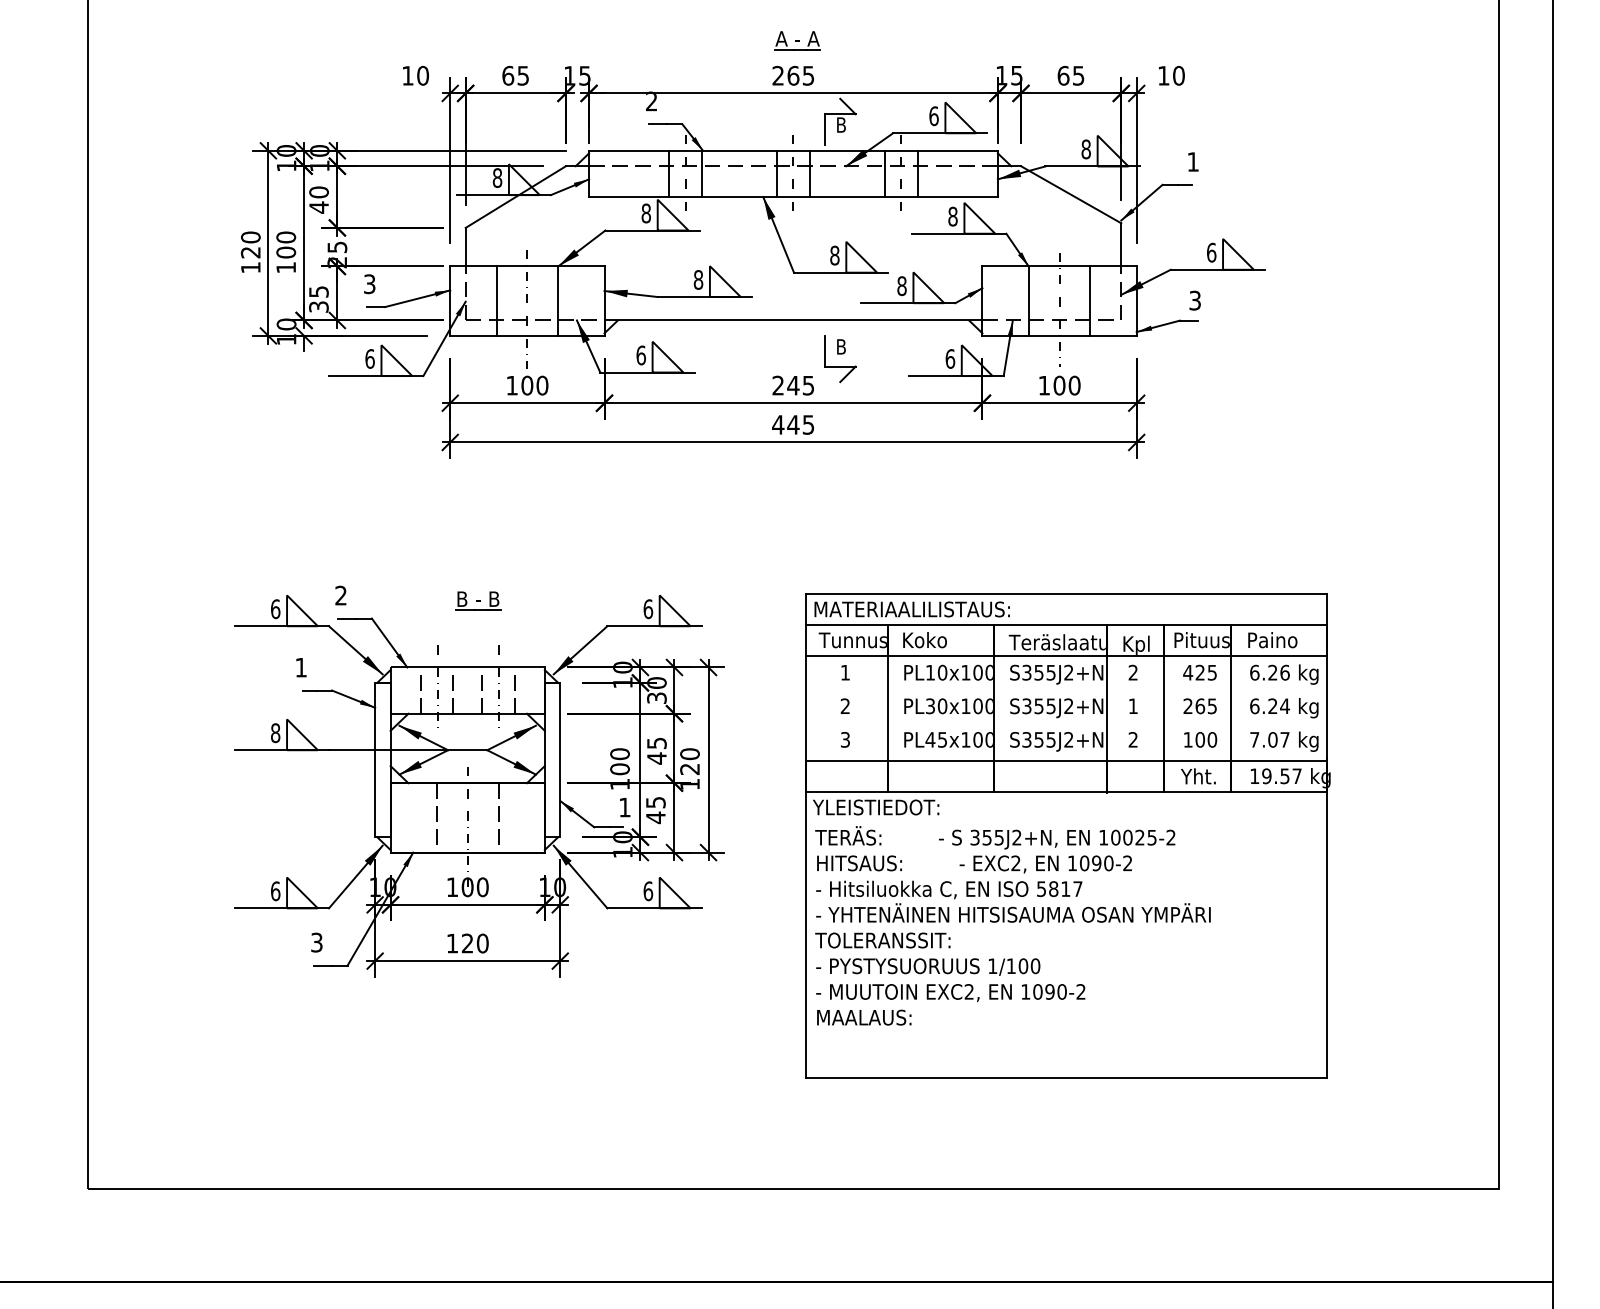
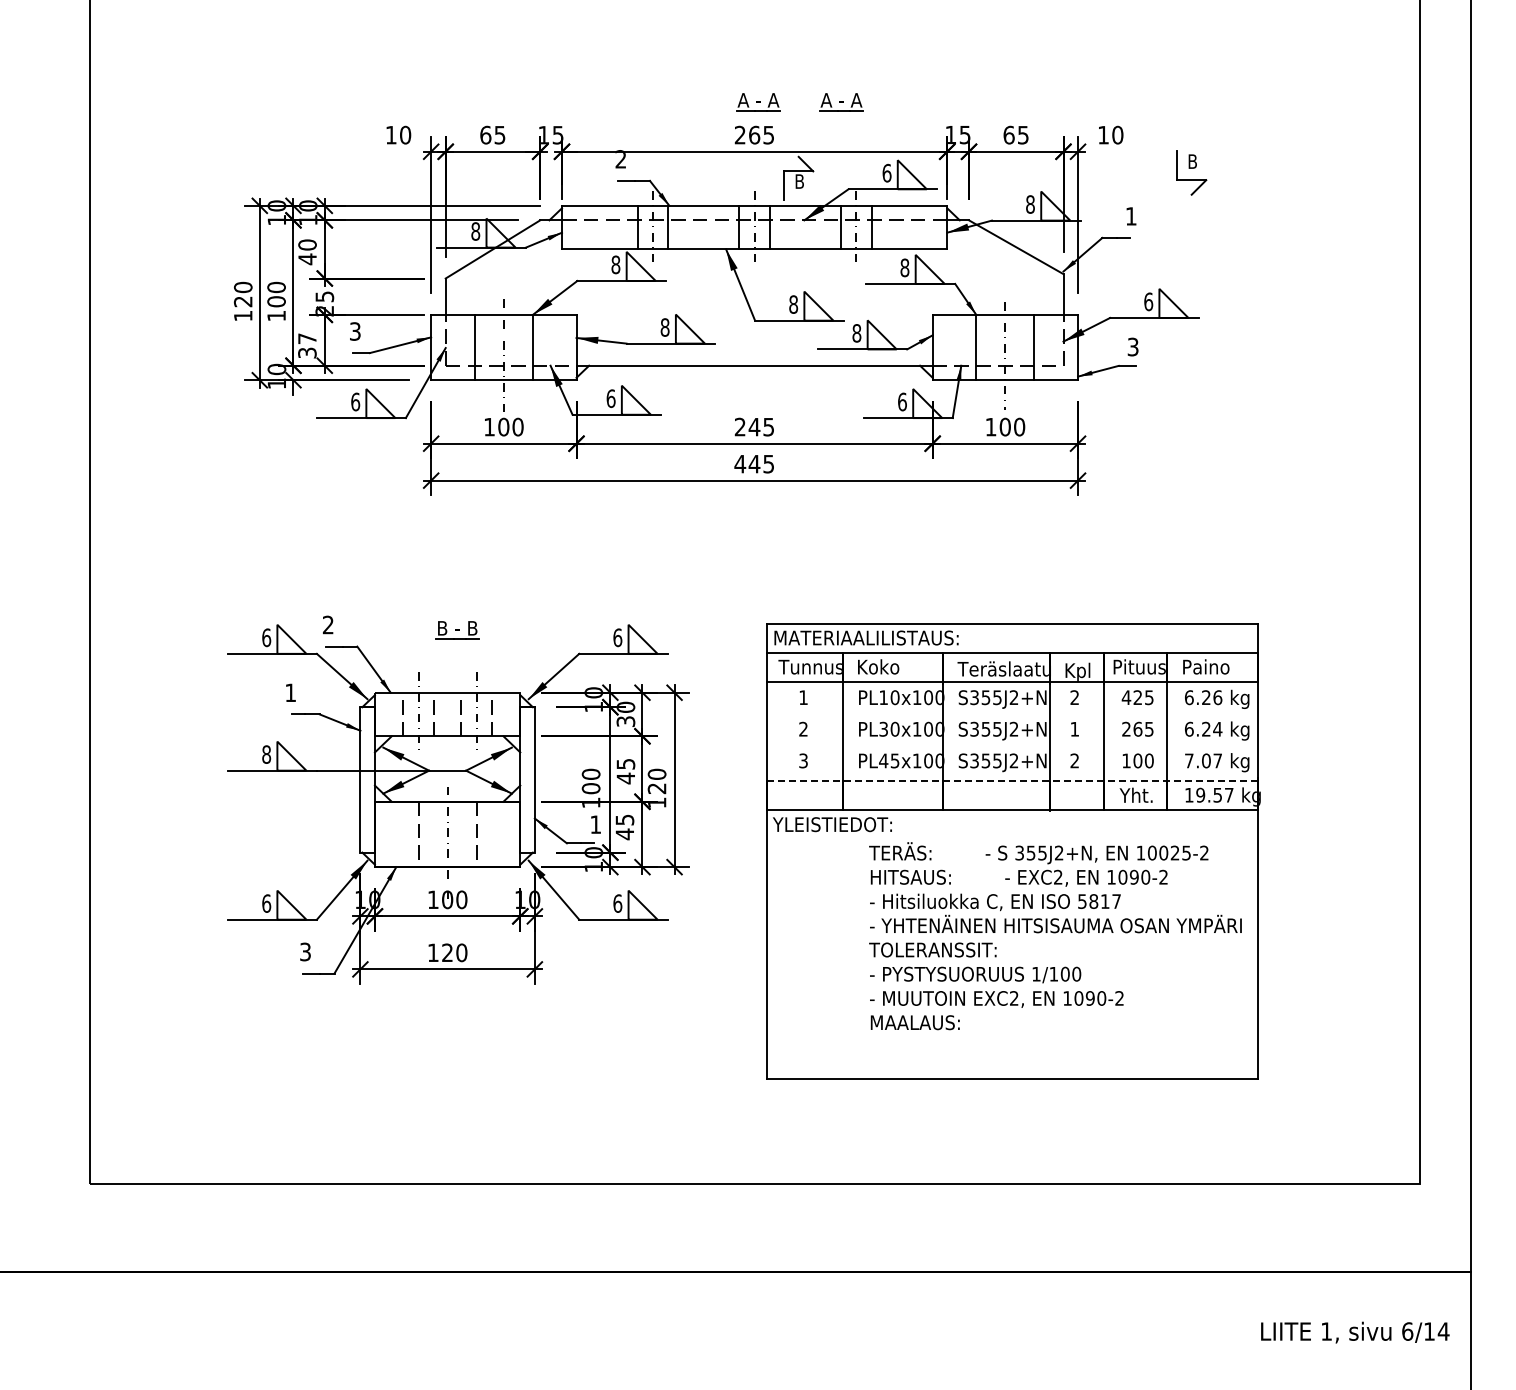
part: (885, 41) -> (841, 102), added
text: (319, 291) -> (307, 338), 35 -> 37
part: (840, 365) -> (1191, 179), moved
line: (1067, 761) -> (1012, 781), solid -> dashed
text: (1013, 926) -> (1055, 936), moved

